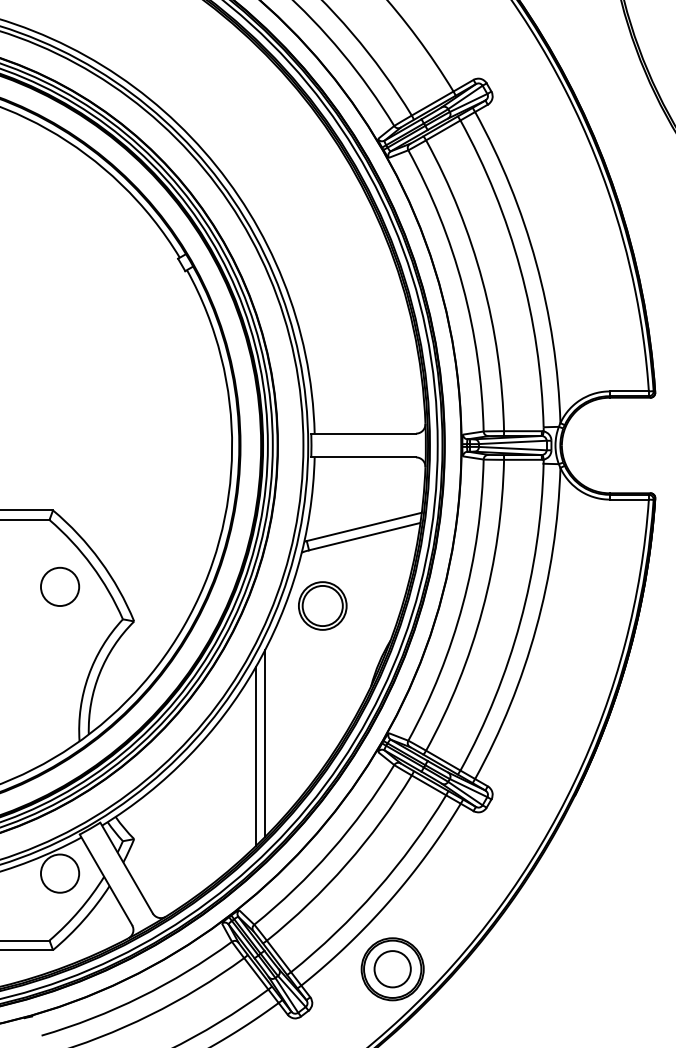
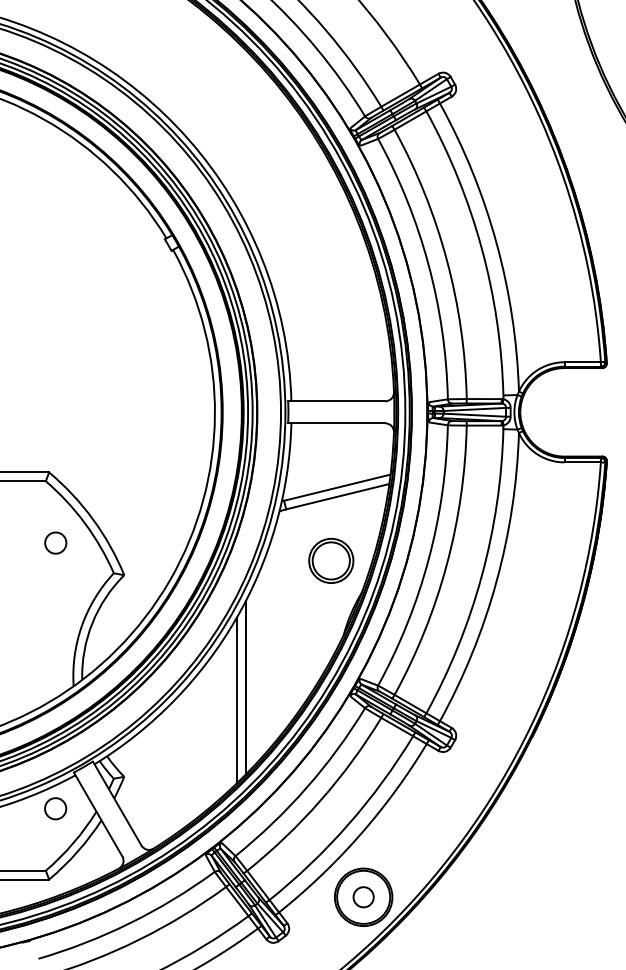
circle: (60, 586) -> (56, 542), size x0.6
part: (322, 605) -> (331, 560), moved
circle: (59, 873) -> (55, 808), size x0.6
circle: (392, 969) -> (363, 897), size x0.6

